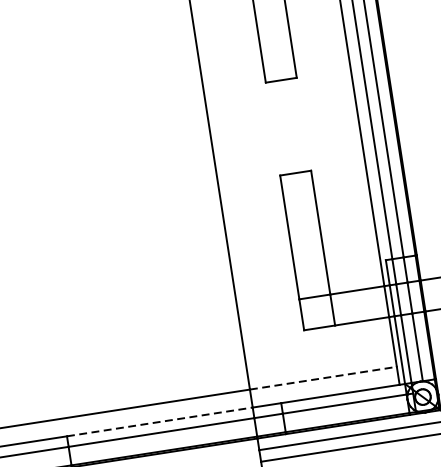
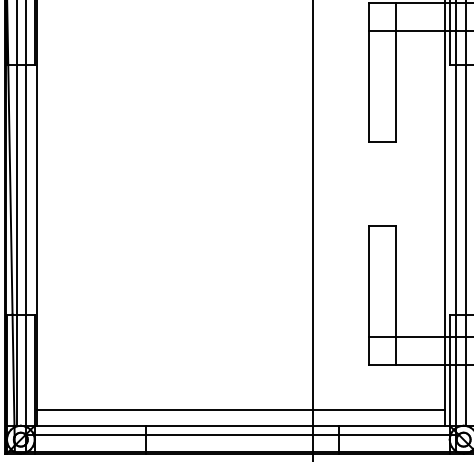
line: (322, 378) -> (378, 409), dashed -> solid
line: (159, 421) -> (229, 425), dashed -> solid

